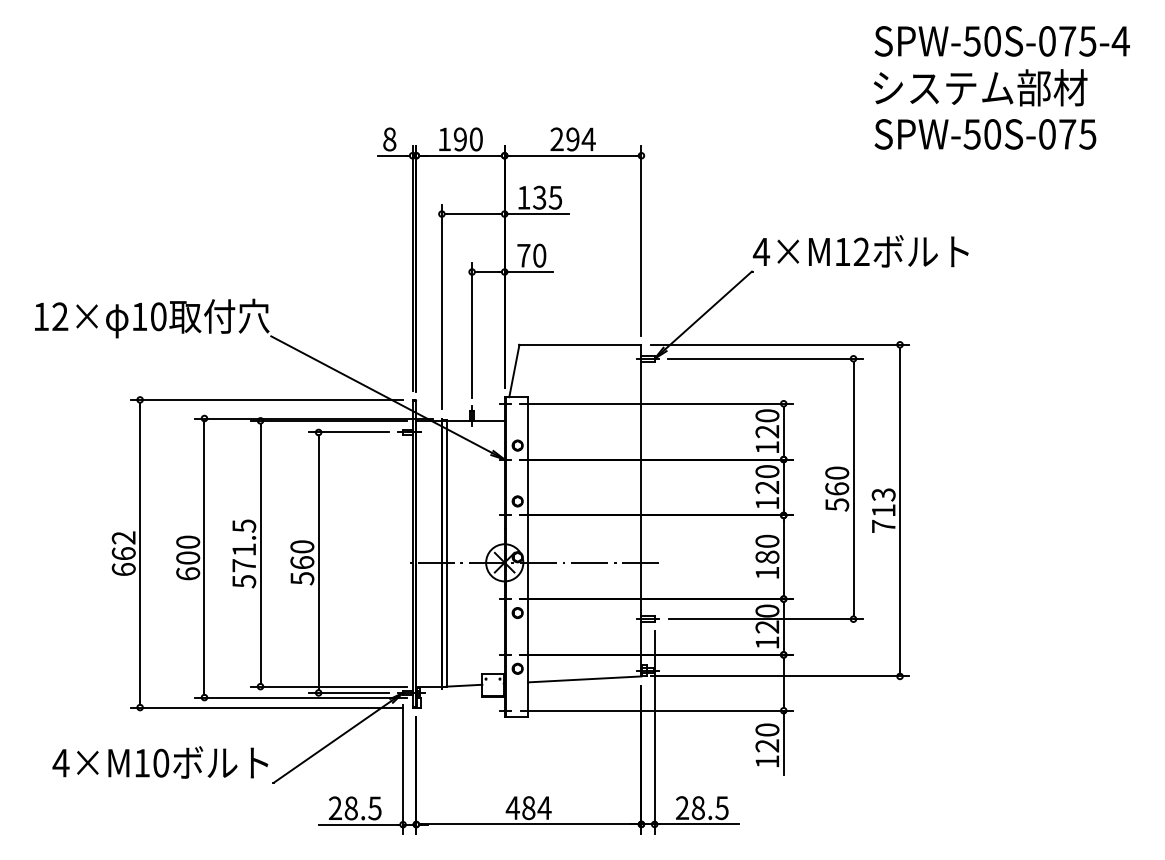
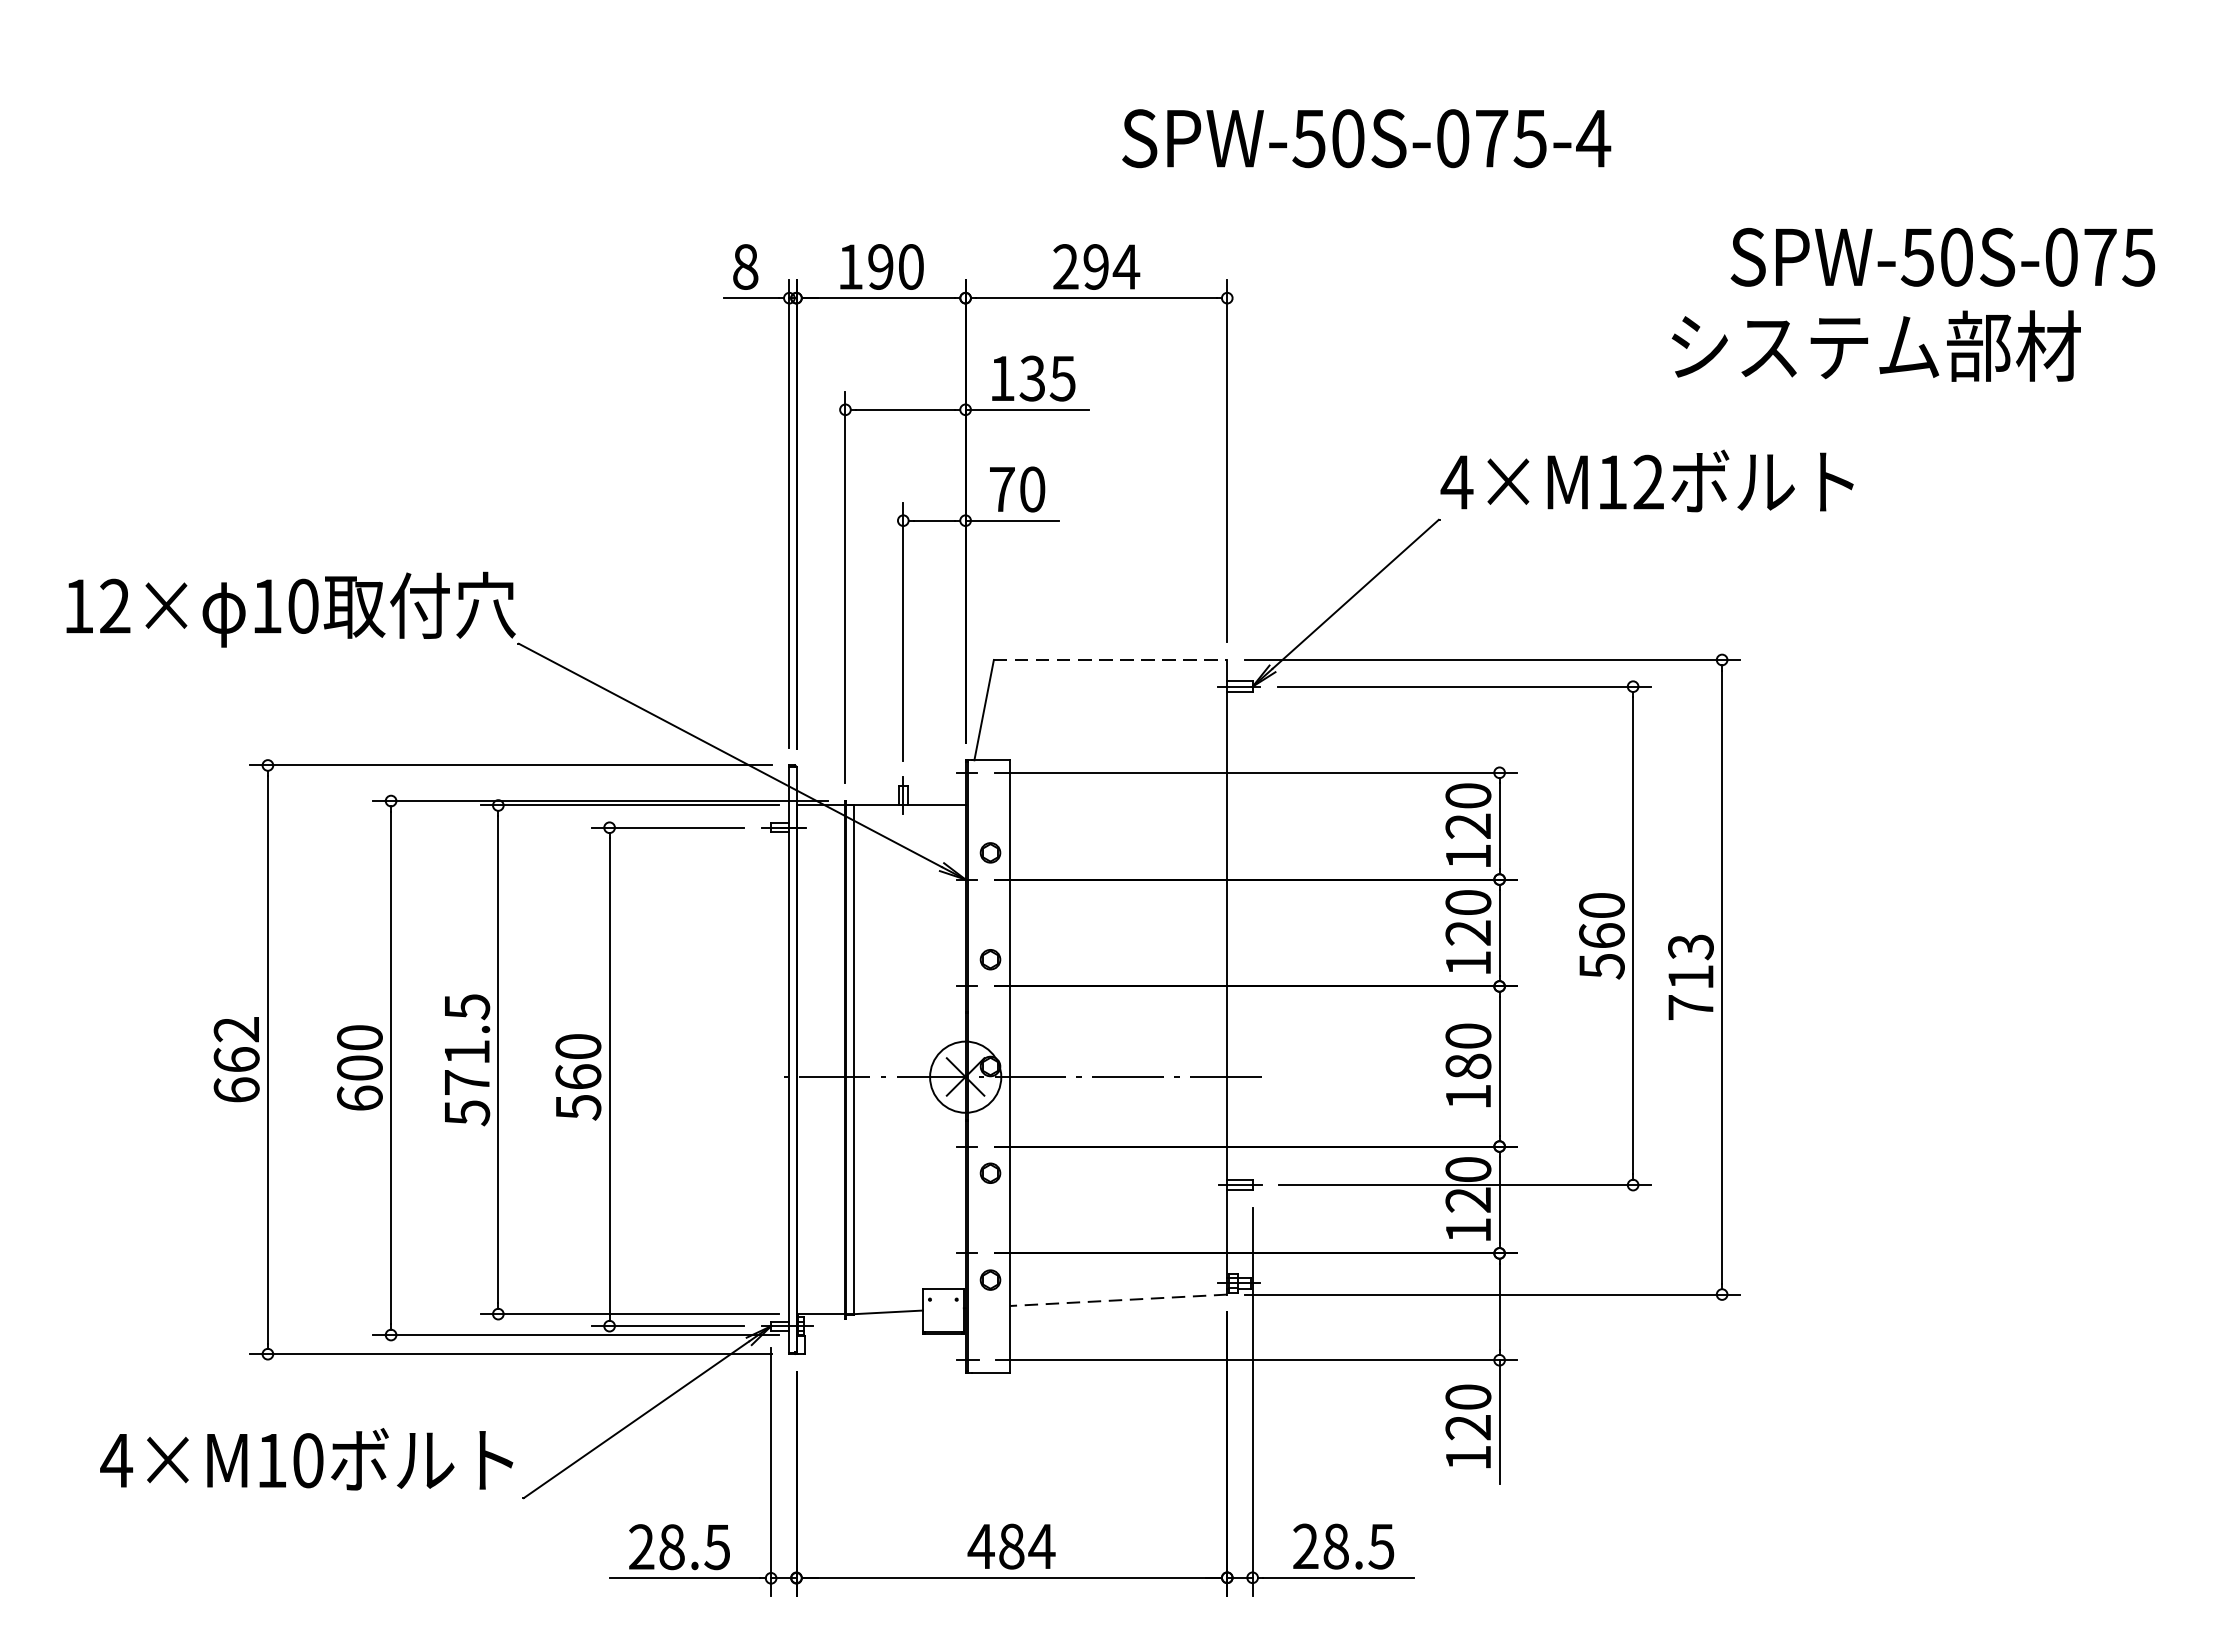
text: (1001, 41) -> (1365, 138), moved
text: (980, 87) -> (1876, 345), moved
text: (985, 134) -> (1943, 257), moved
line: (580, 344) -> (1110, 659), solid -> dashed
line: (584, 679) -> (1118, 1300), solid -> dashed

